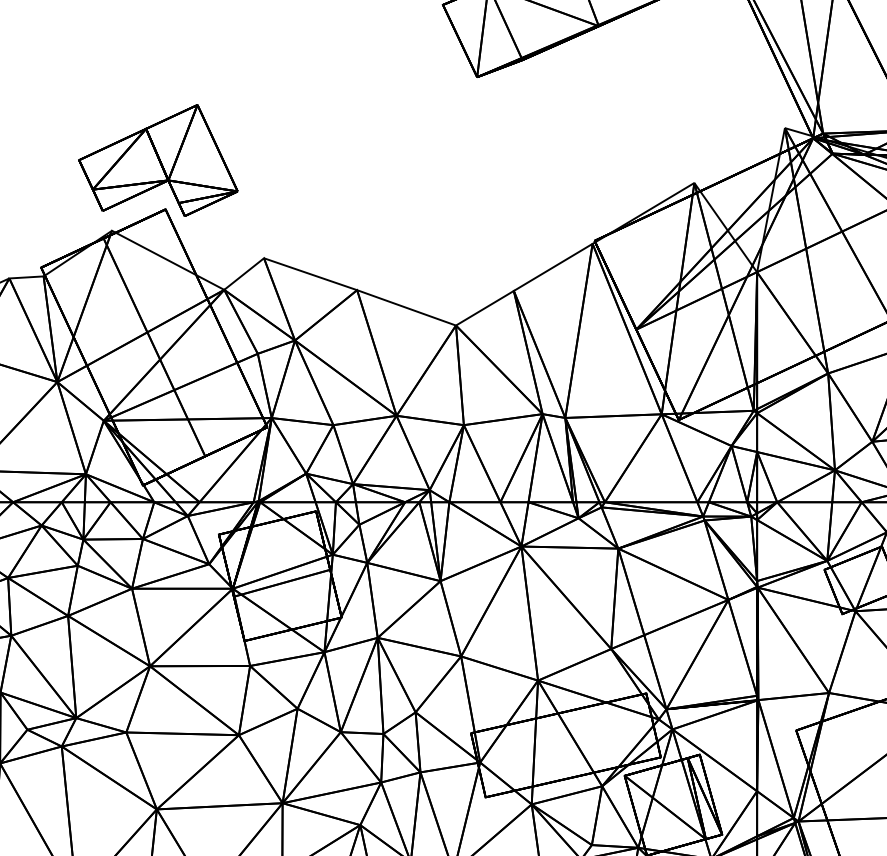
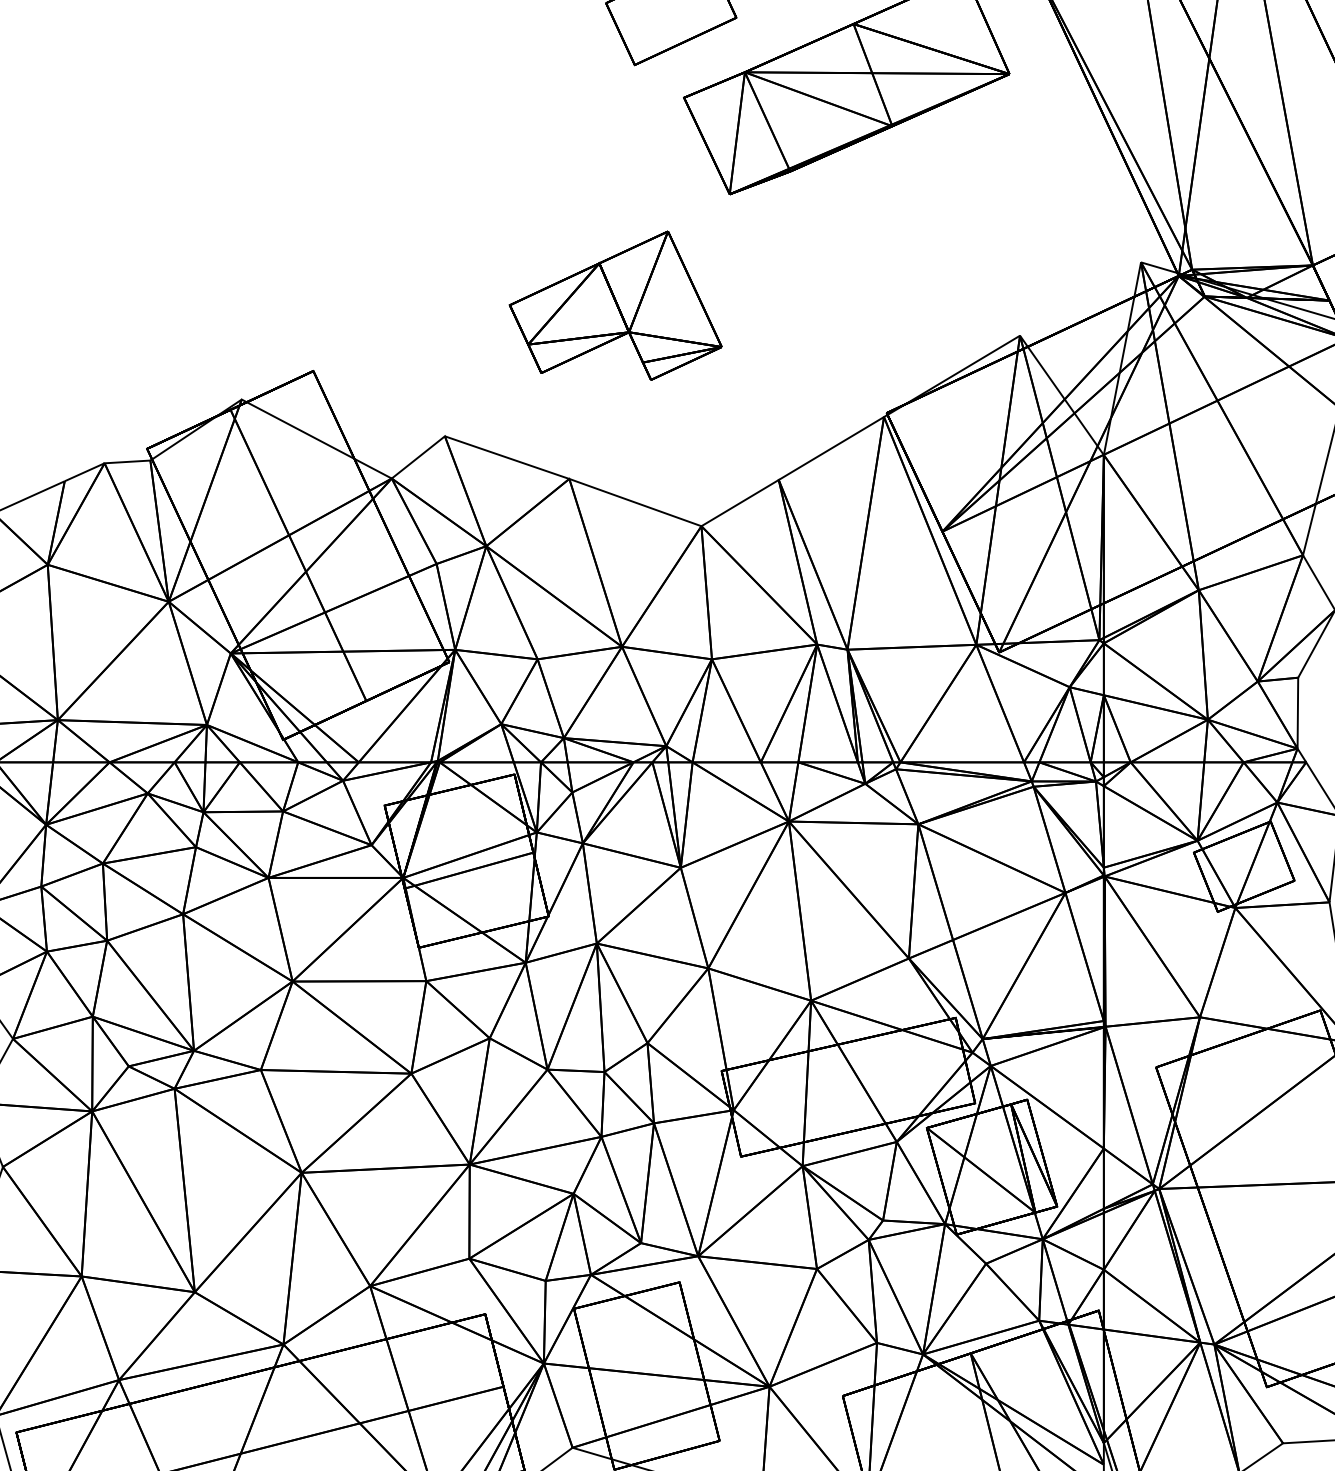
part: (158, 160) -> (615, 305), moved

